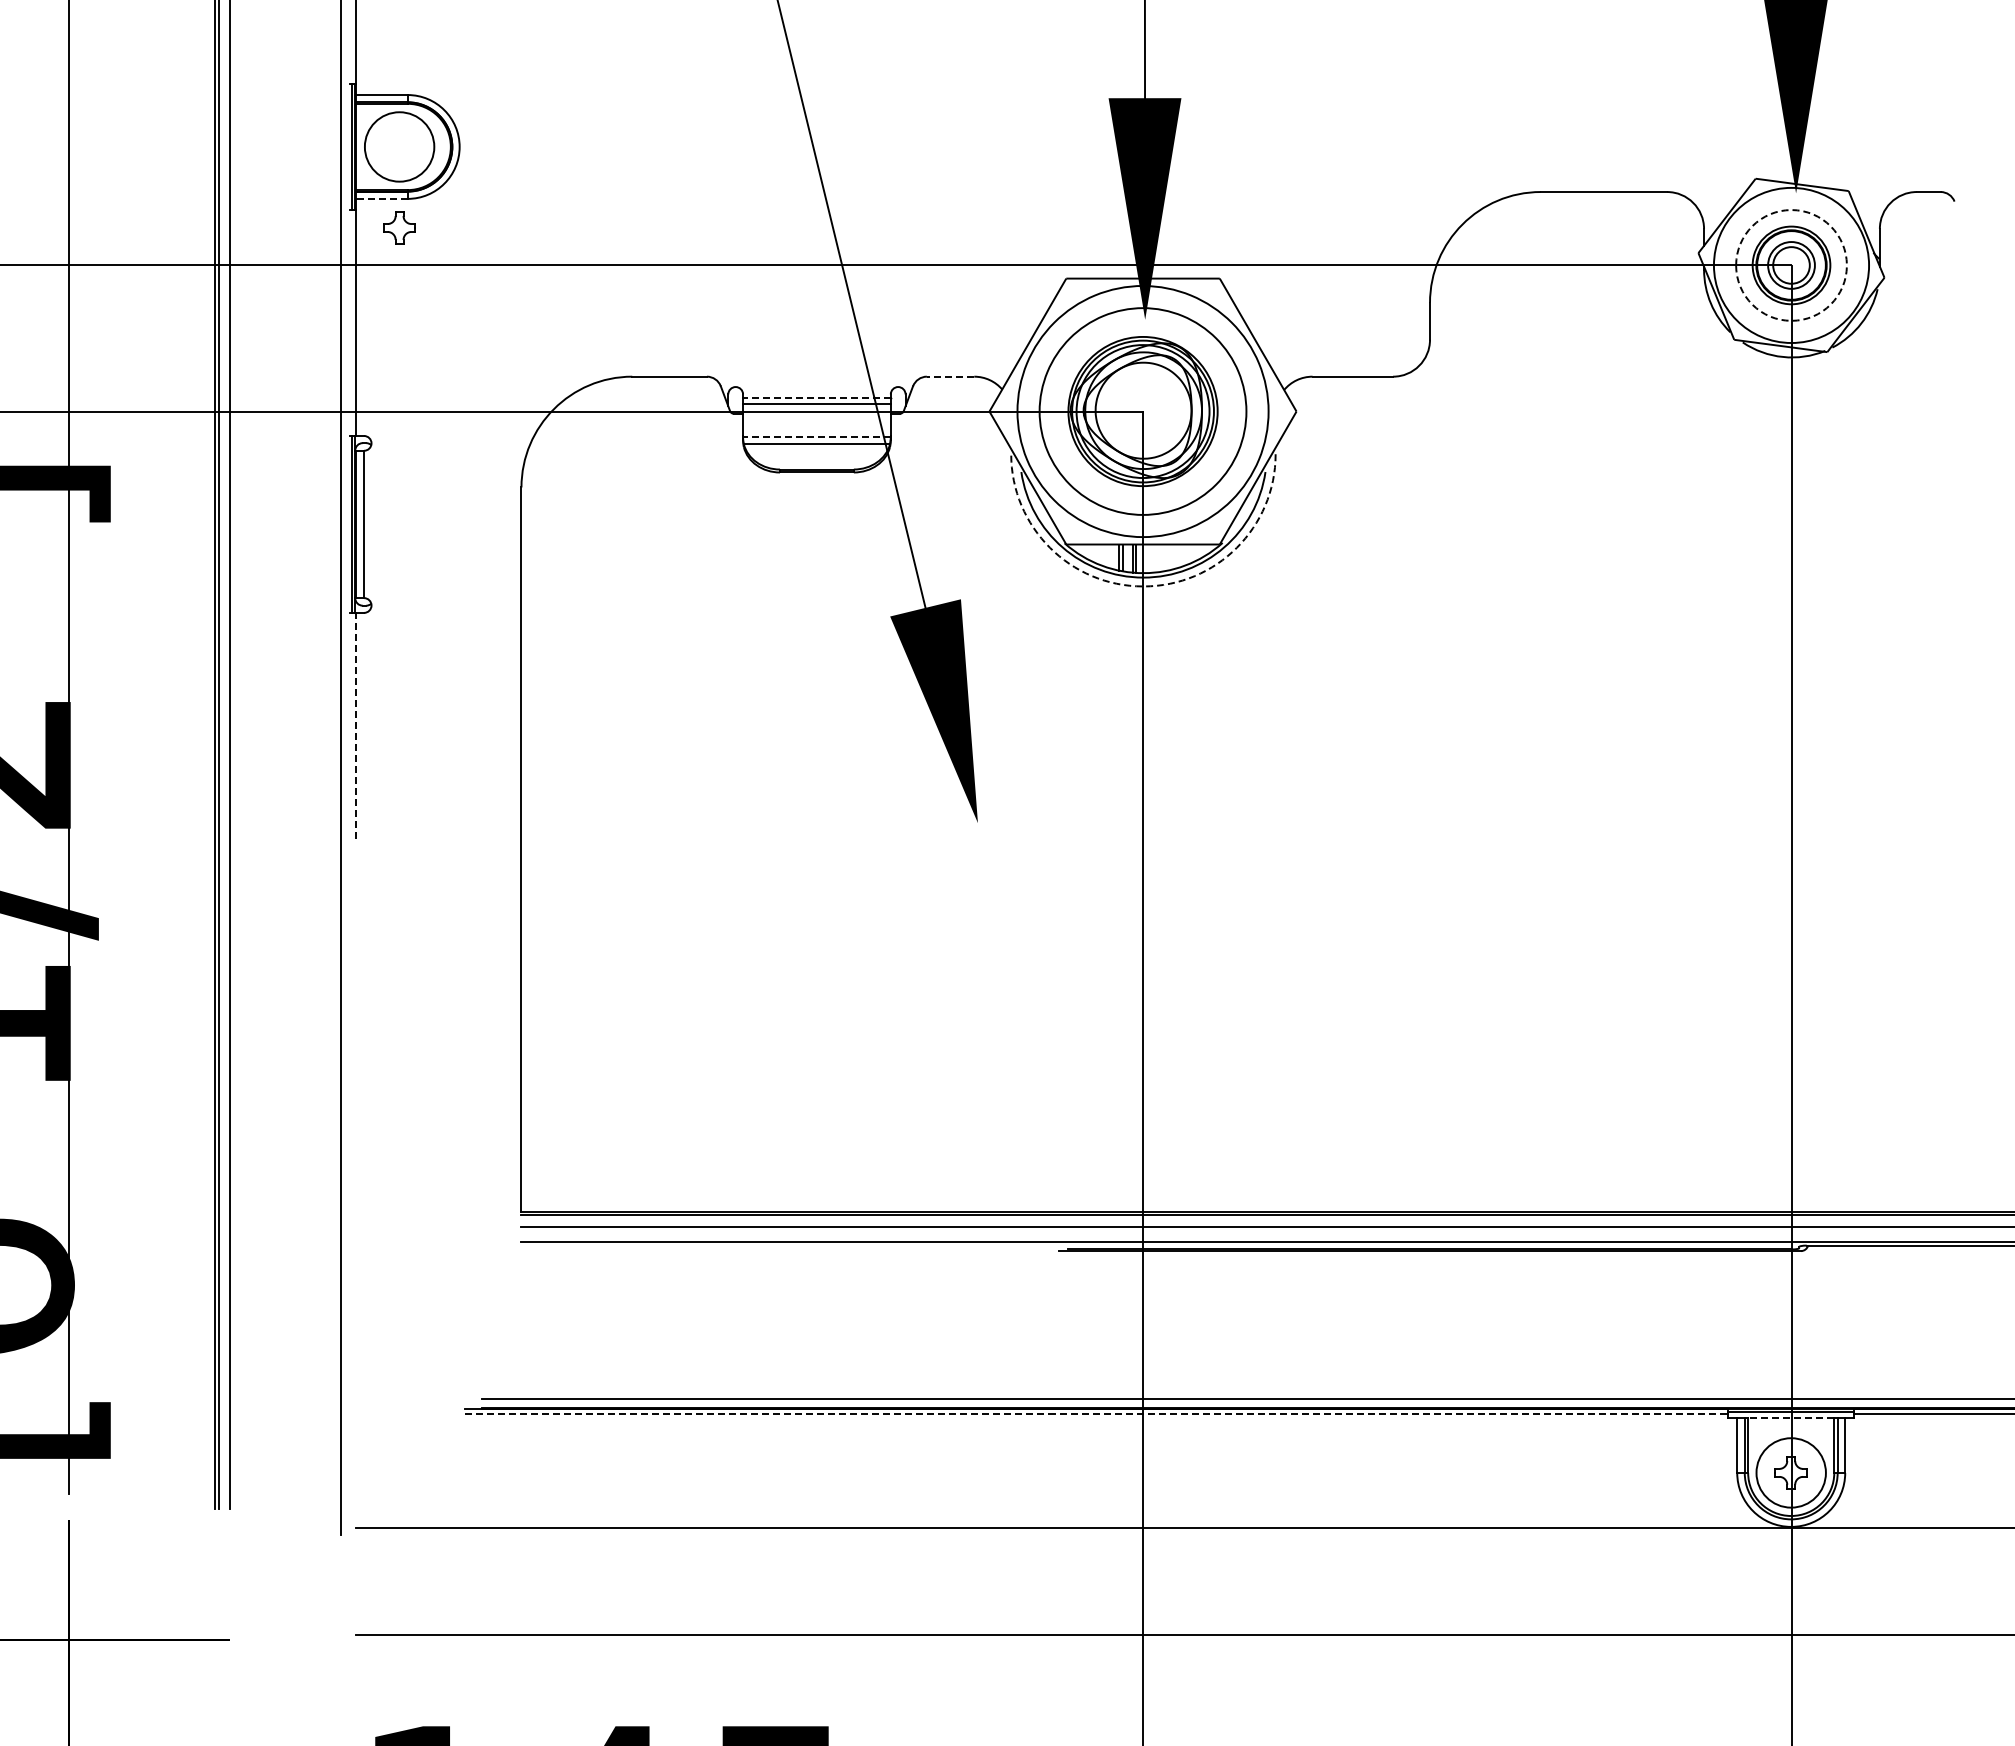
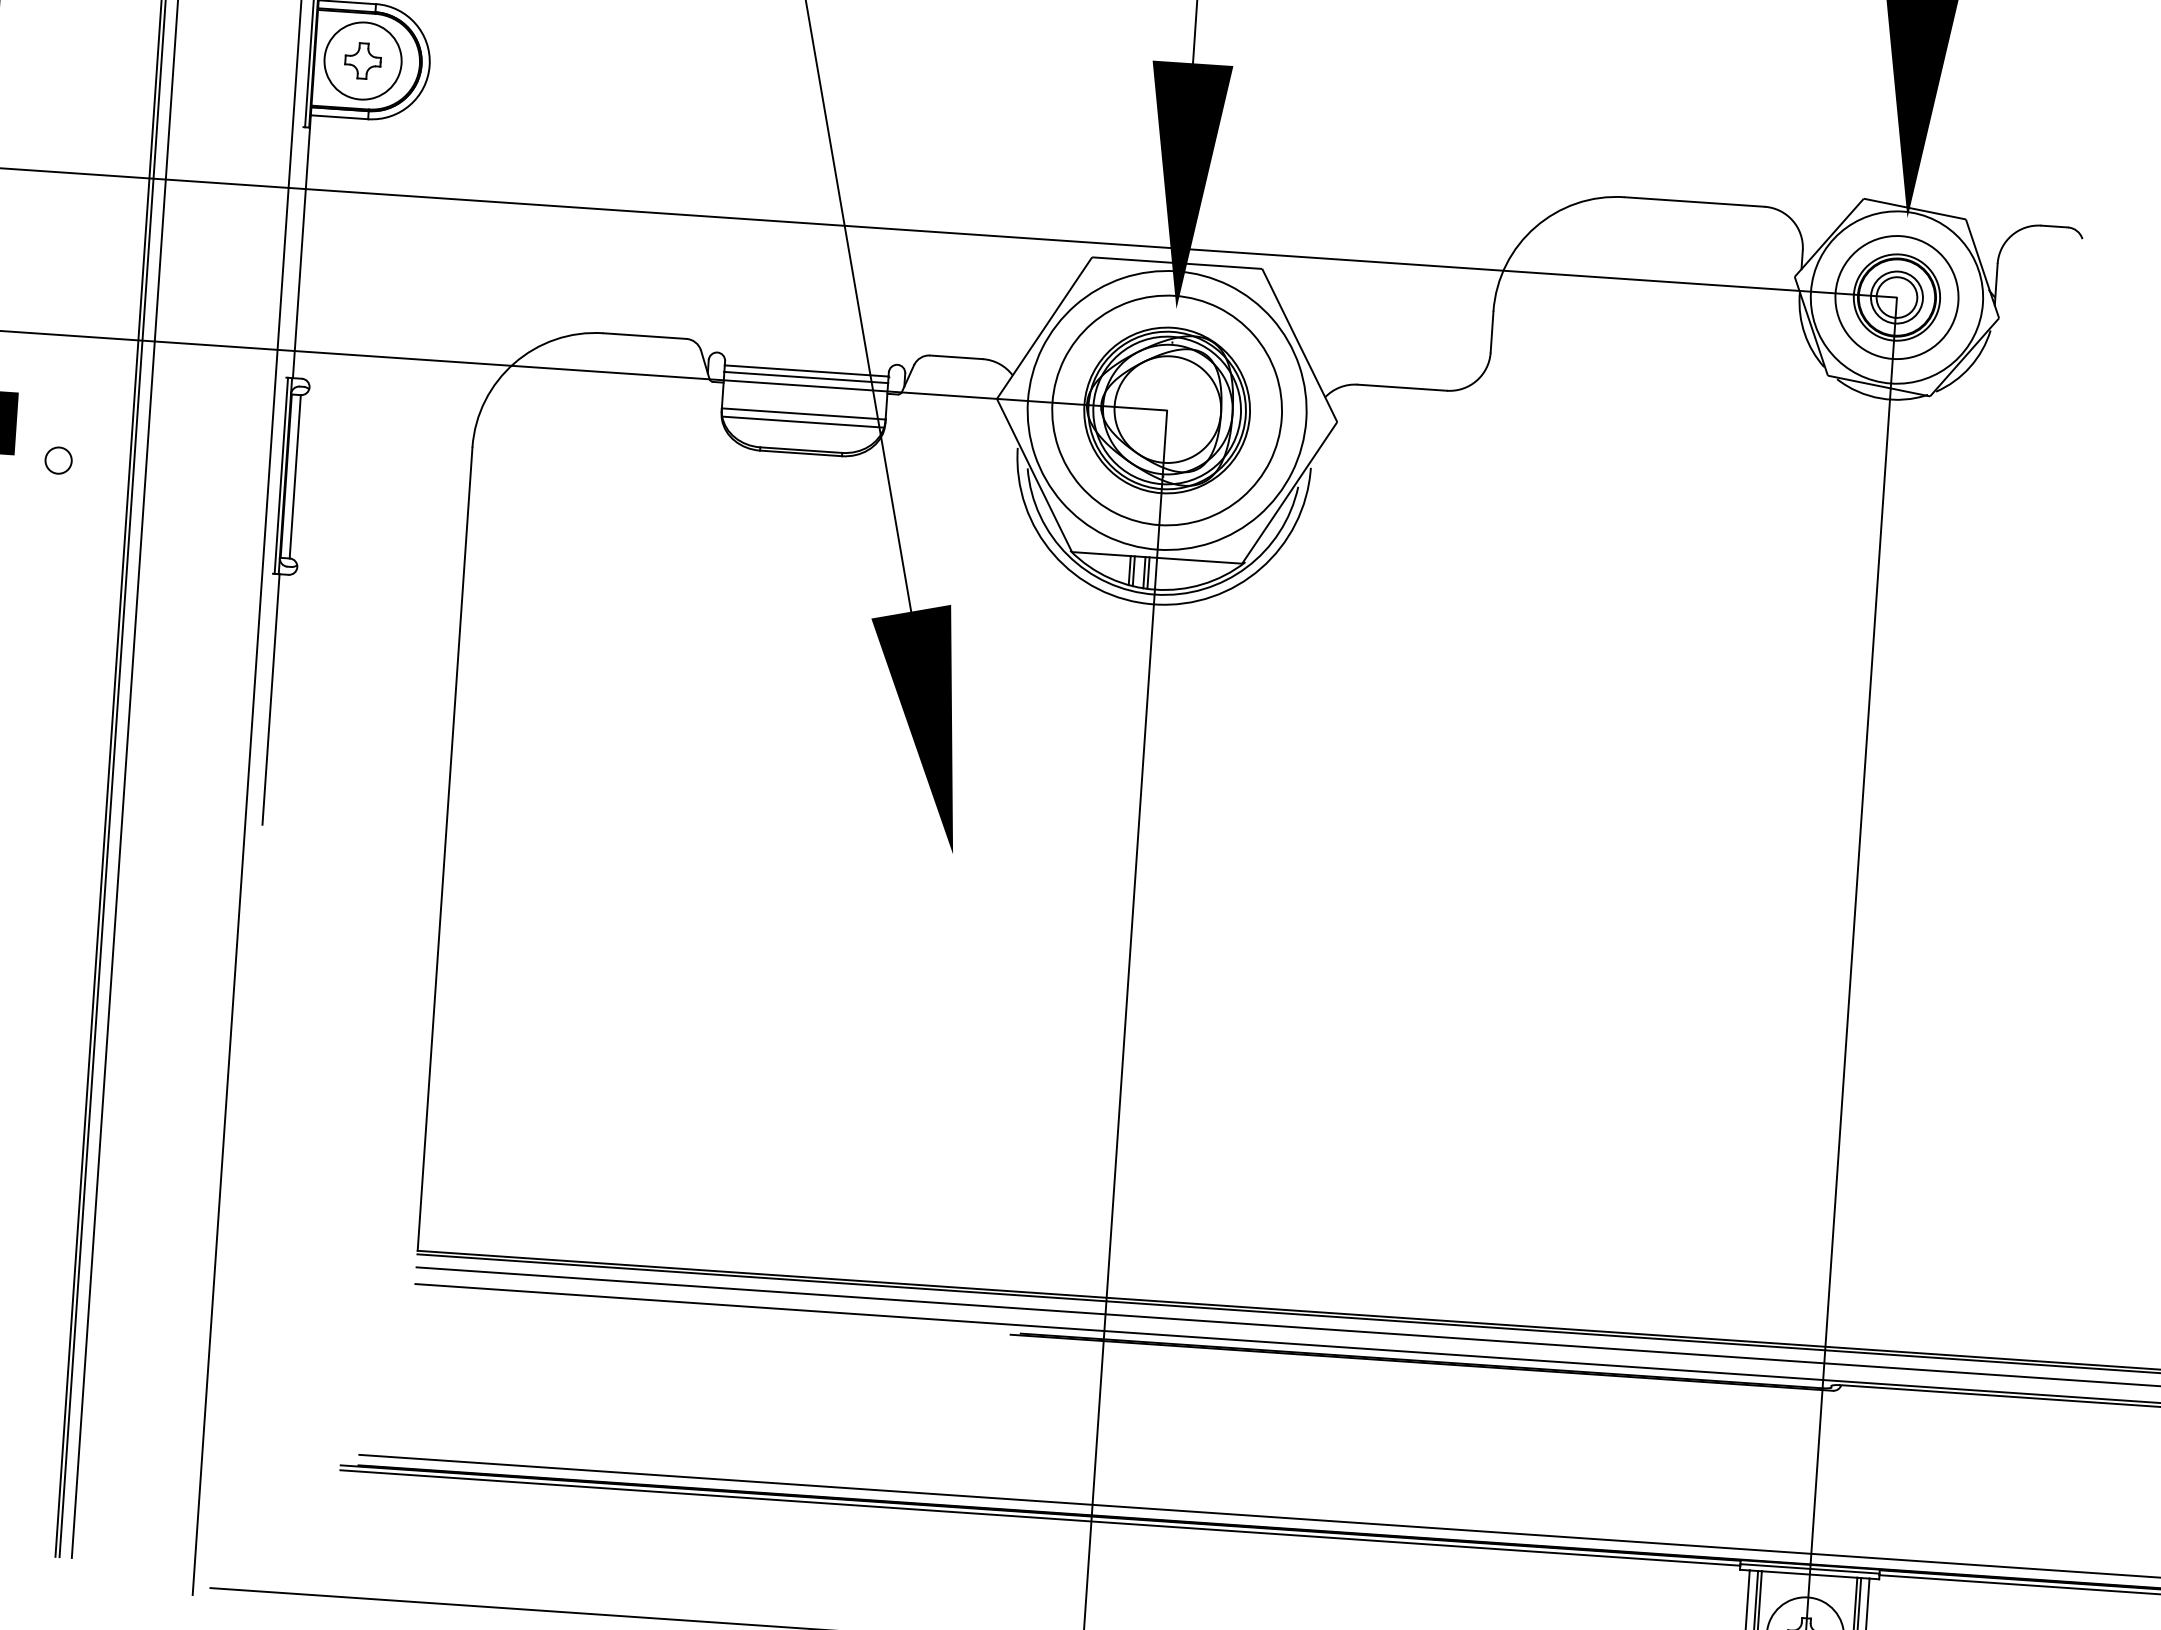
line: (381, 198) -> (339, 116), dashed -> solid
part: (399, 227) -> (363, 60), moved
circle: (1791, 265) -> (1896, 297), dashed -> solid
line: (950, 376) -> (956, 357), dashed -> solid
line: (816, 398) -> (806, 371), dashed -> solid
line: (816, 436) -> (803, 413), dashed -> solid
circle: (150, 524) -> (58, 460), added
arc: (1143, 586) -> (1154, 604), dashed -> solid
line: (356, 725) -> (271, 699), dashed -> solid
line: (1097, 1413) -> (1040, 1517), dashed -> solid
line: (1790, 1417) -> (1808, 1574), dashed -> solid

